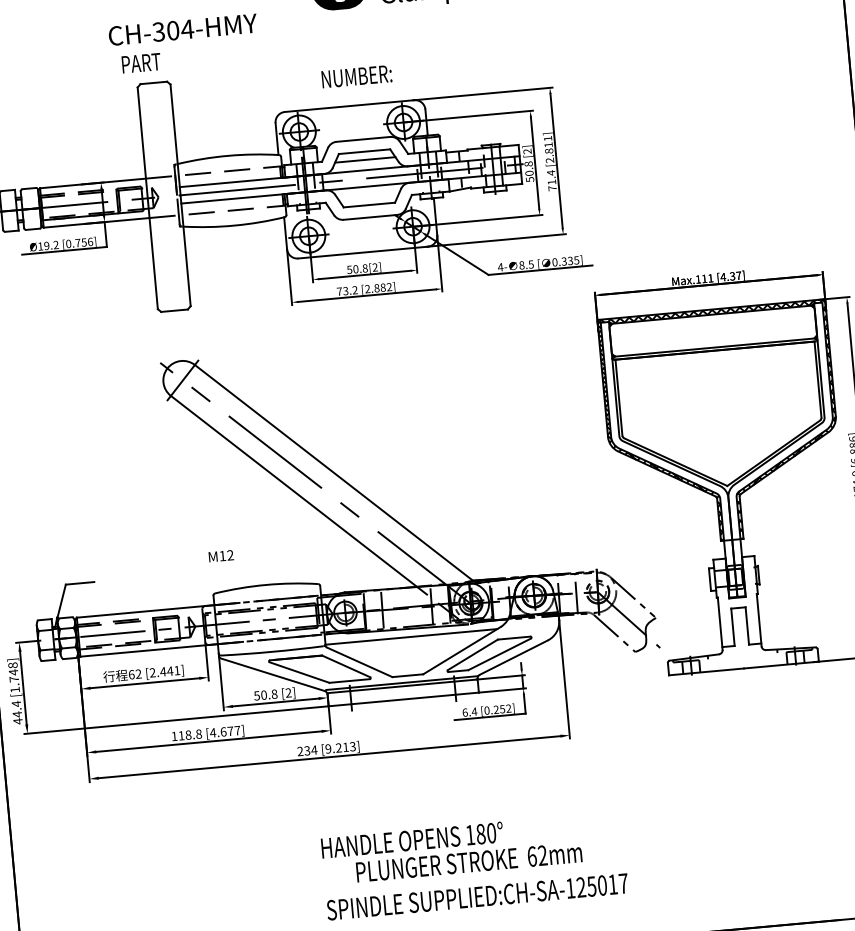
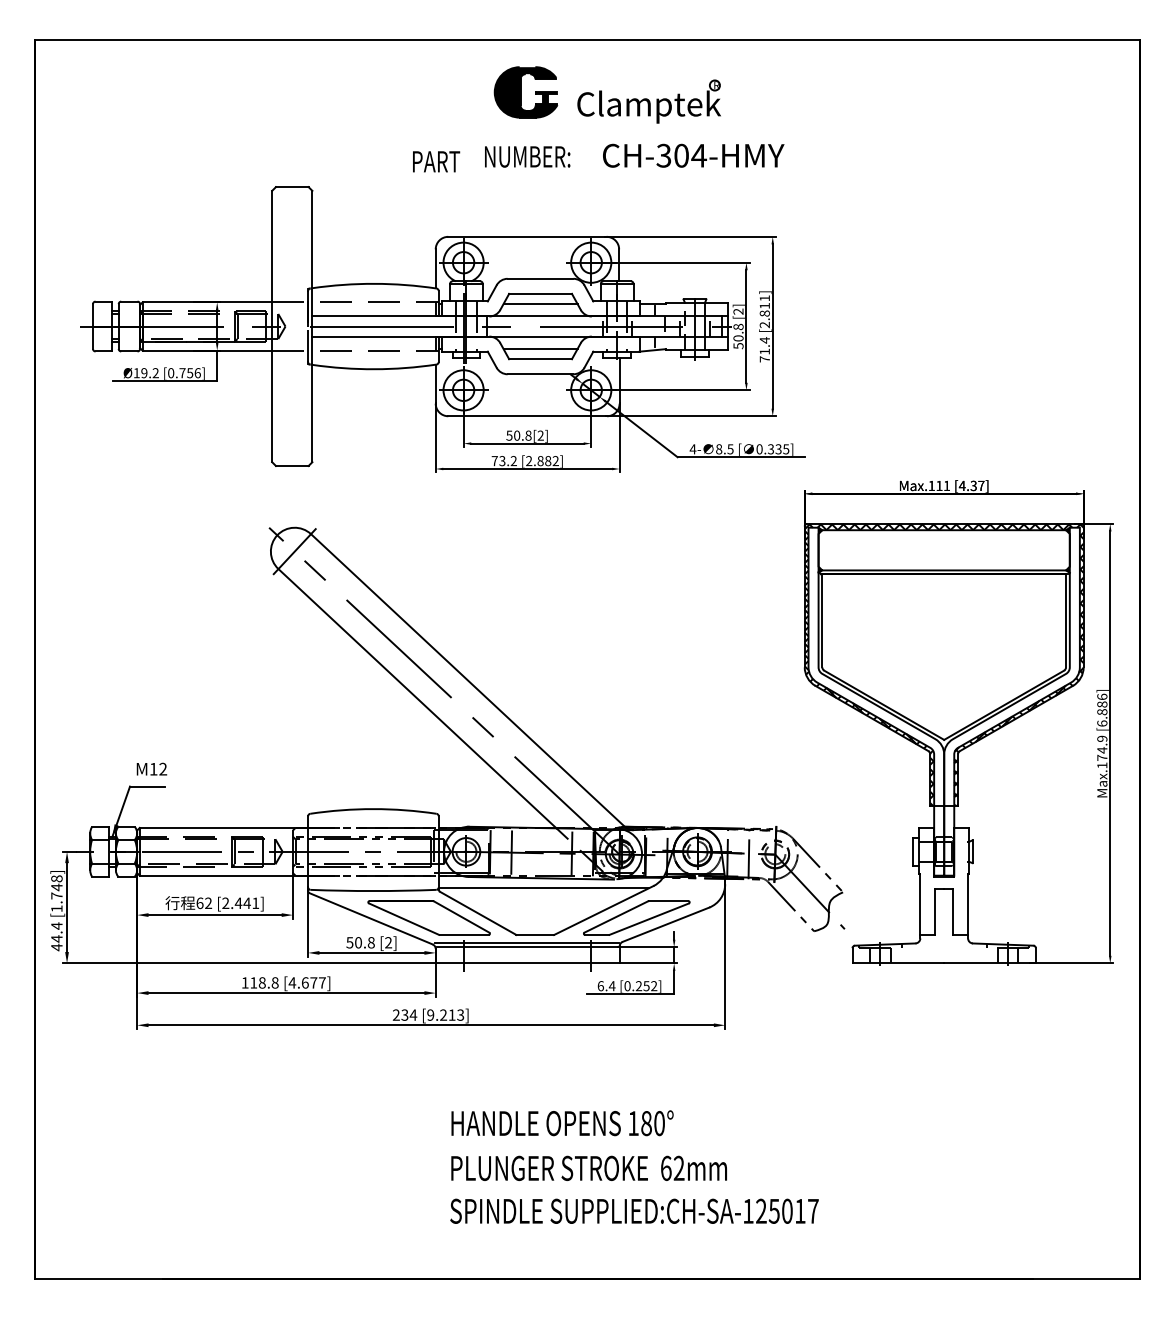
text: (182, 29) -> (693, 155), moved
text: (141, 62) -> (436, 161), moved
text: (356, 76) -> (527, 156), moved
line: (368, 197) -> (540, 349), added
text: (220, 555) -> (151, 768), moved
text: (412, 840) -> (562, 1123), moved
text: (477, 896) -> (634, 1210), moved

